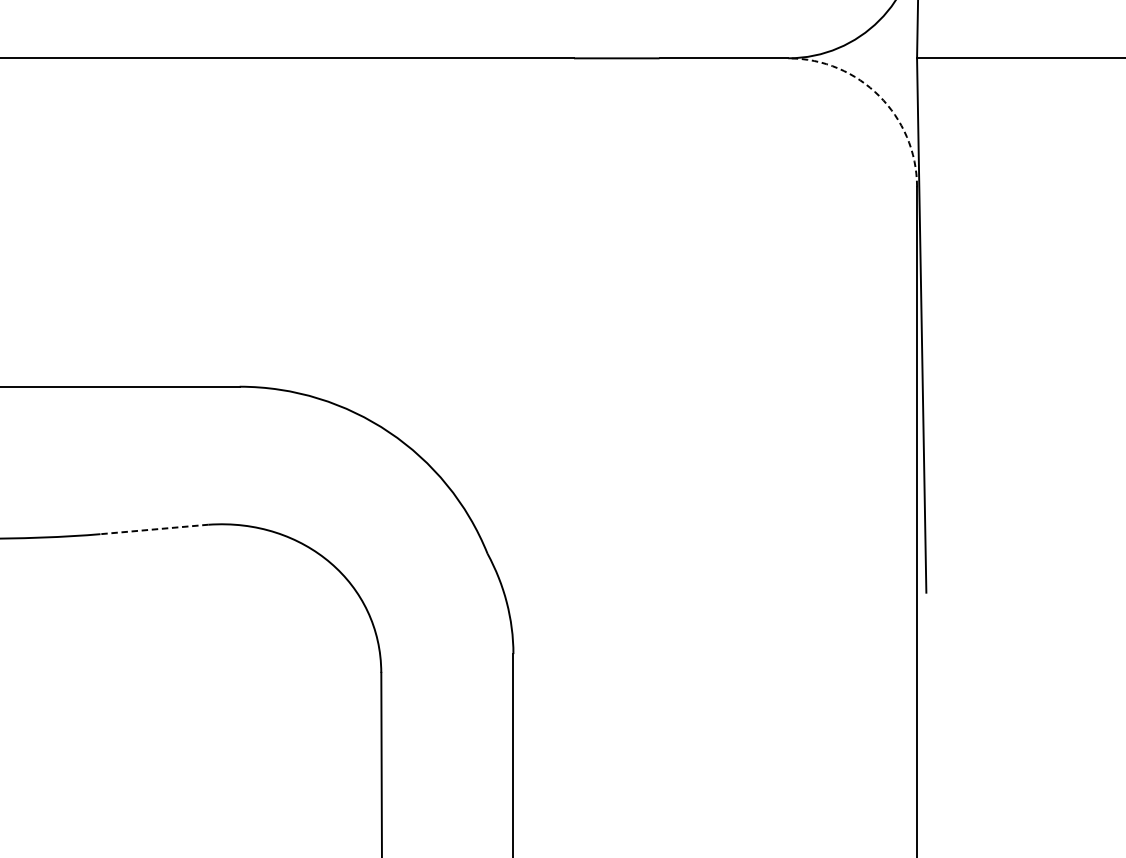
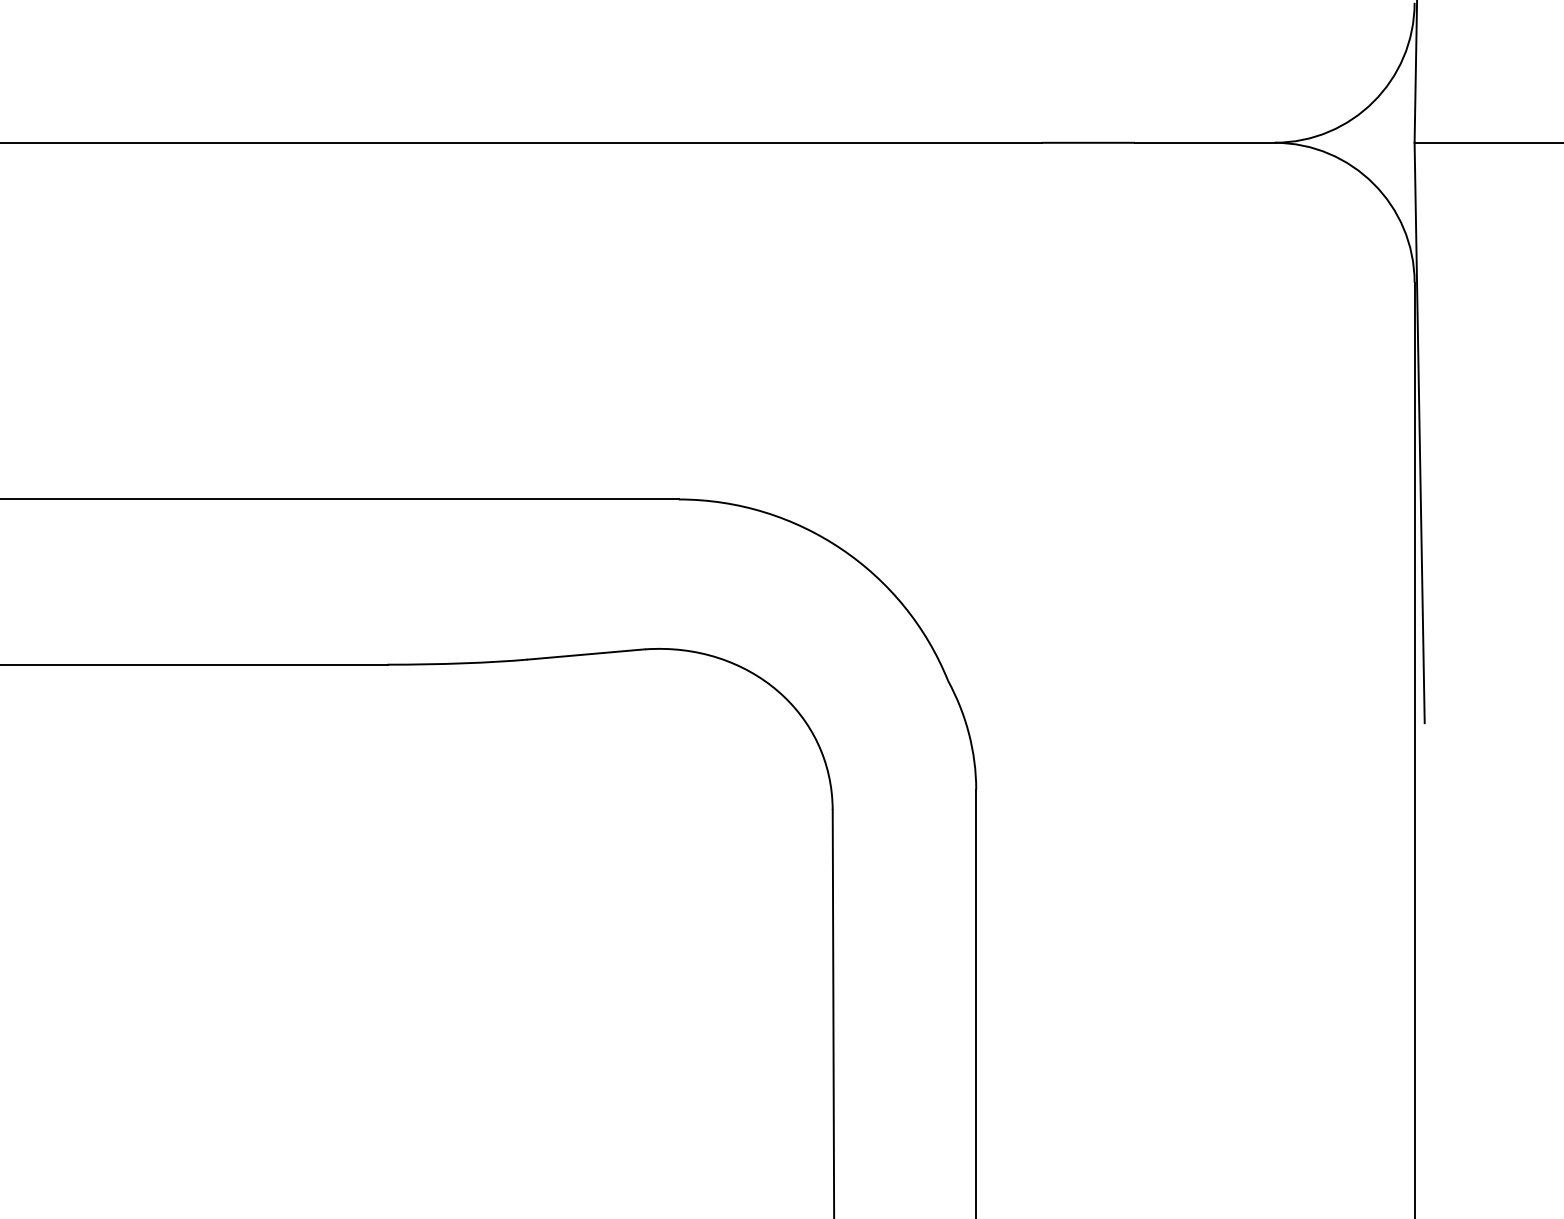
arc: (879, 95) -> (1373, 183), dashed -> solid
line: (154, 529) -> (586, 654), dashed -> solid

